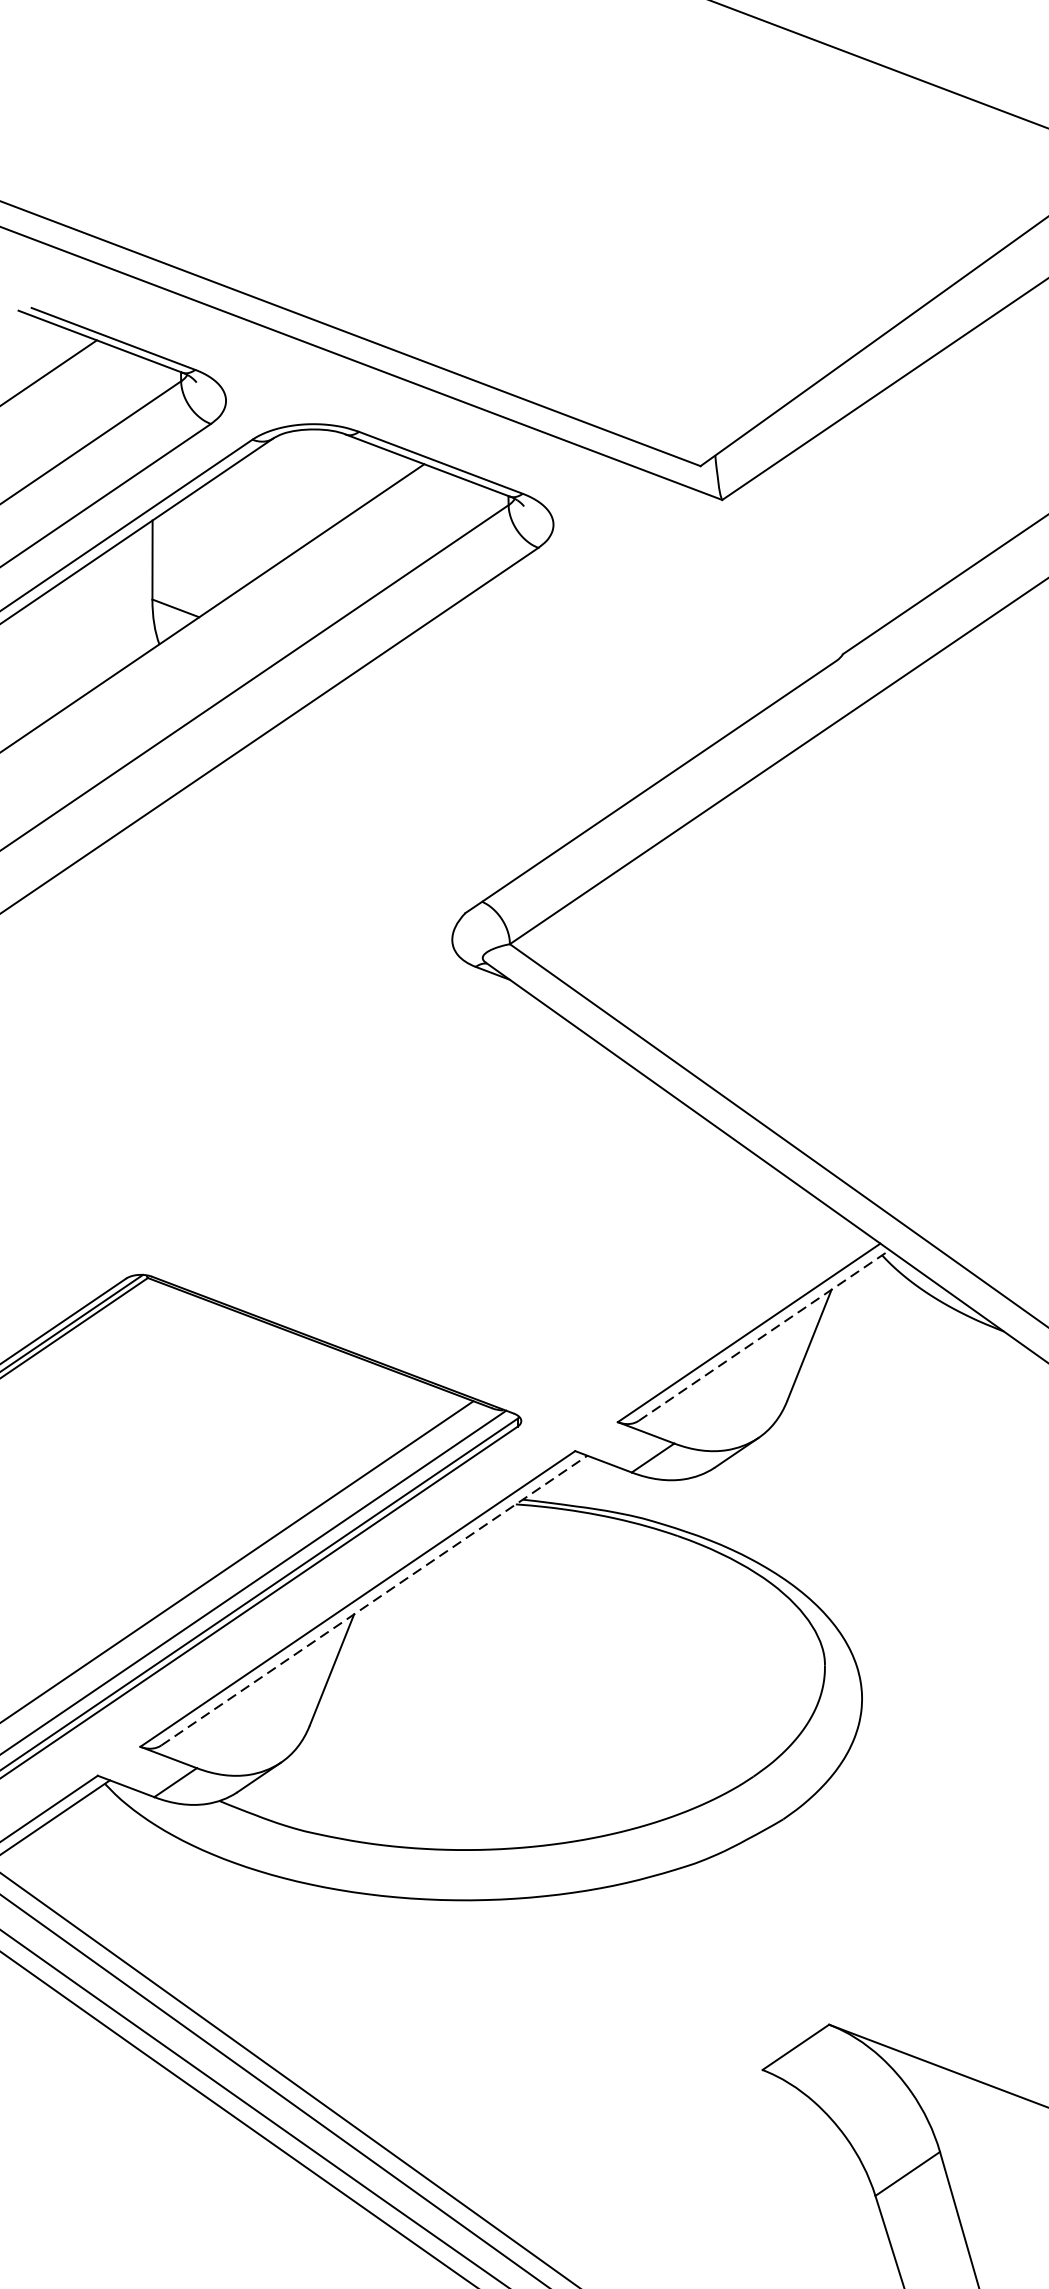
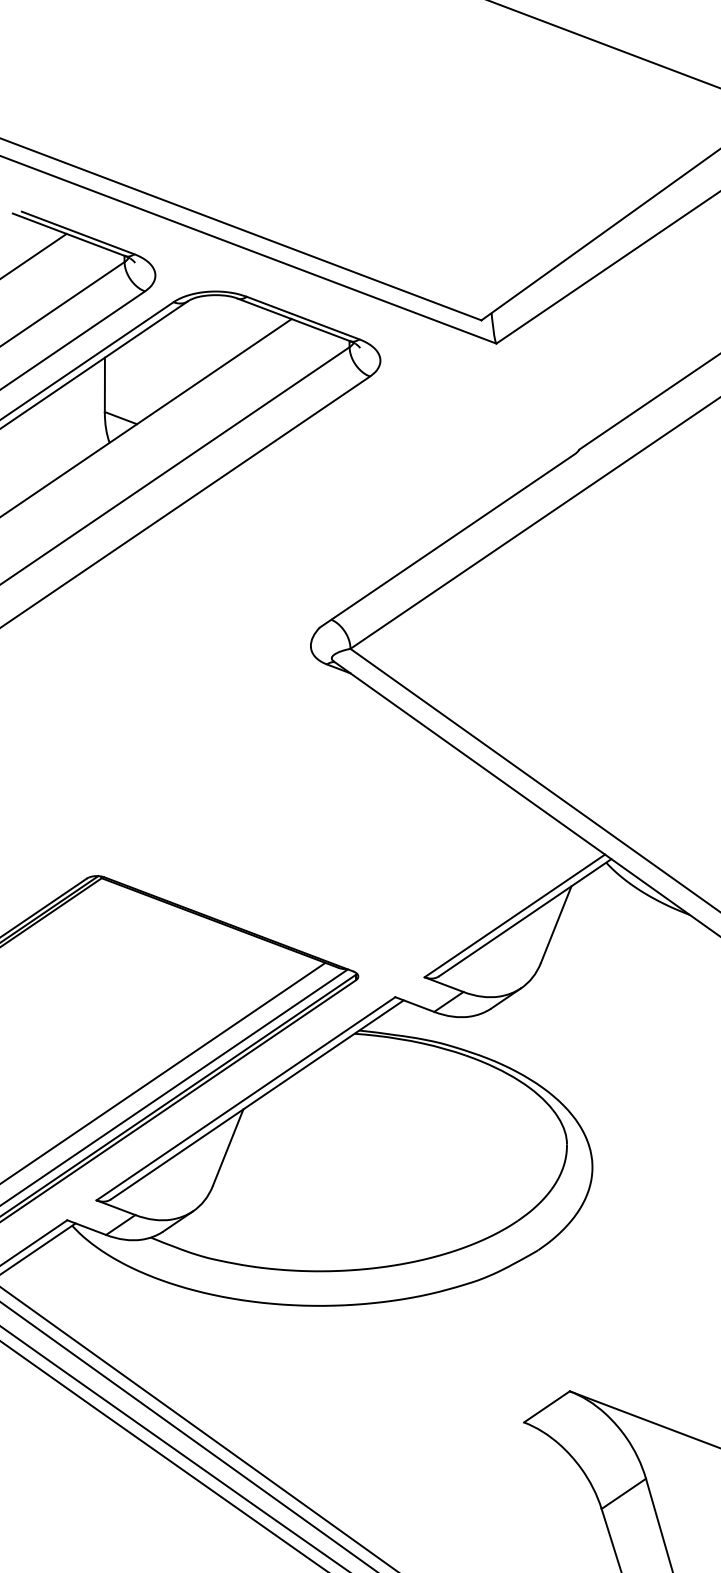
line: (764, 1335) -> (525, 917), dashed -> solid
line: (374, 1600) -> (257, 1099), dashed -> solid

